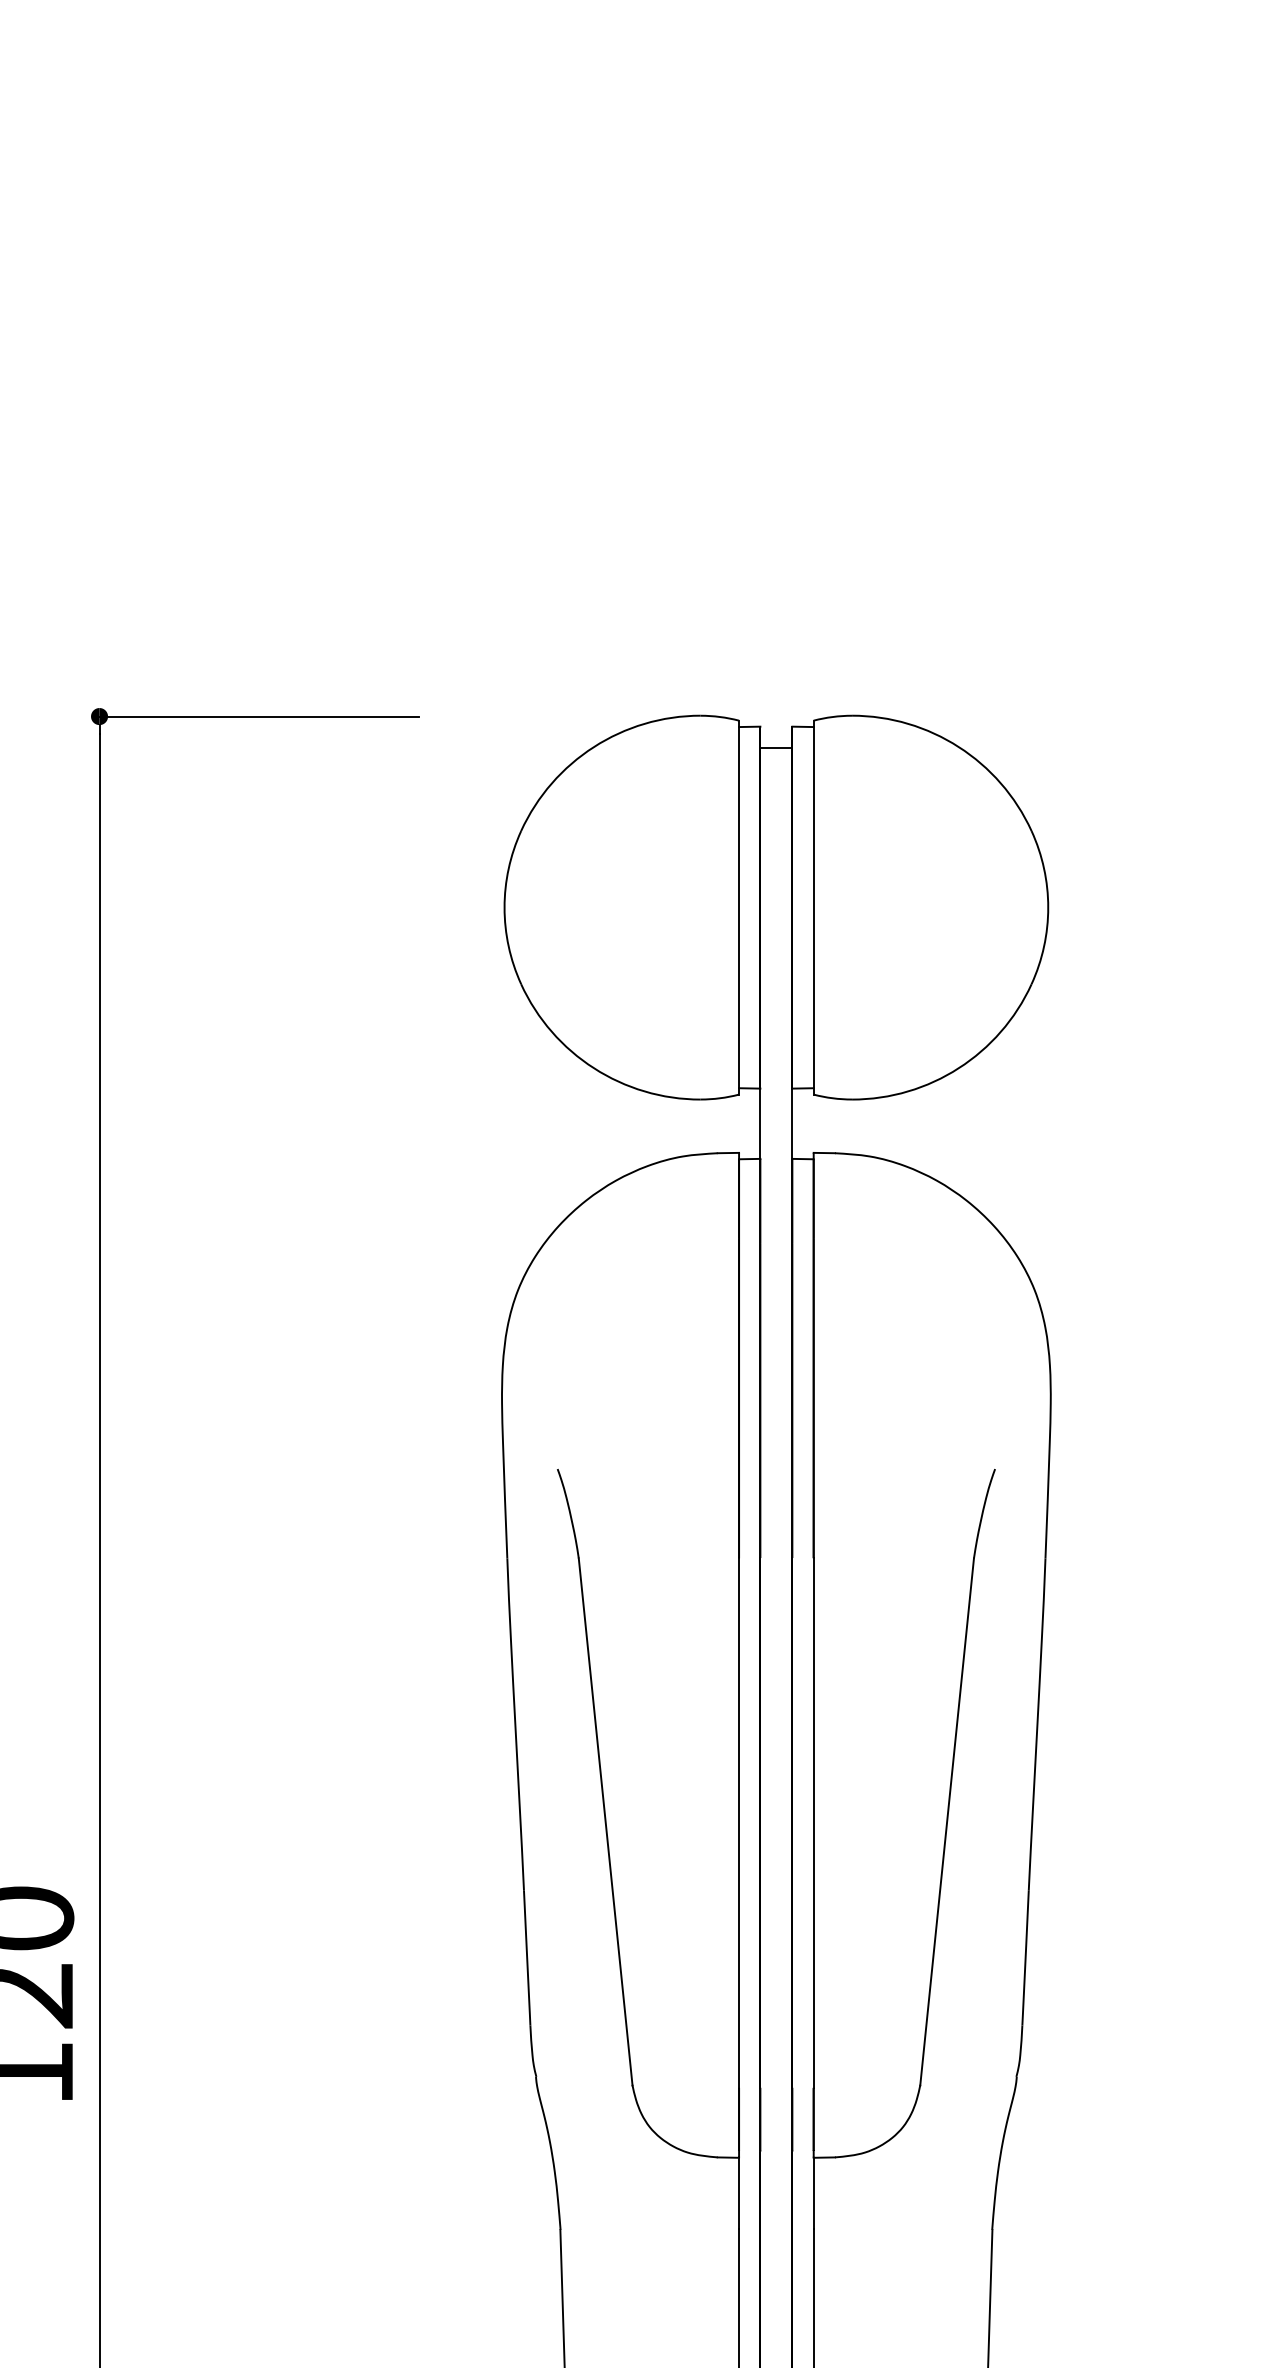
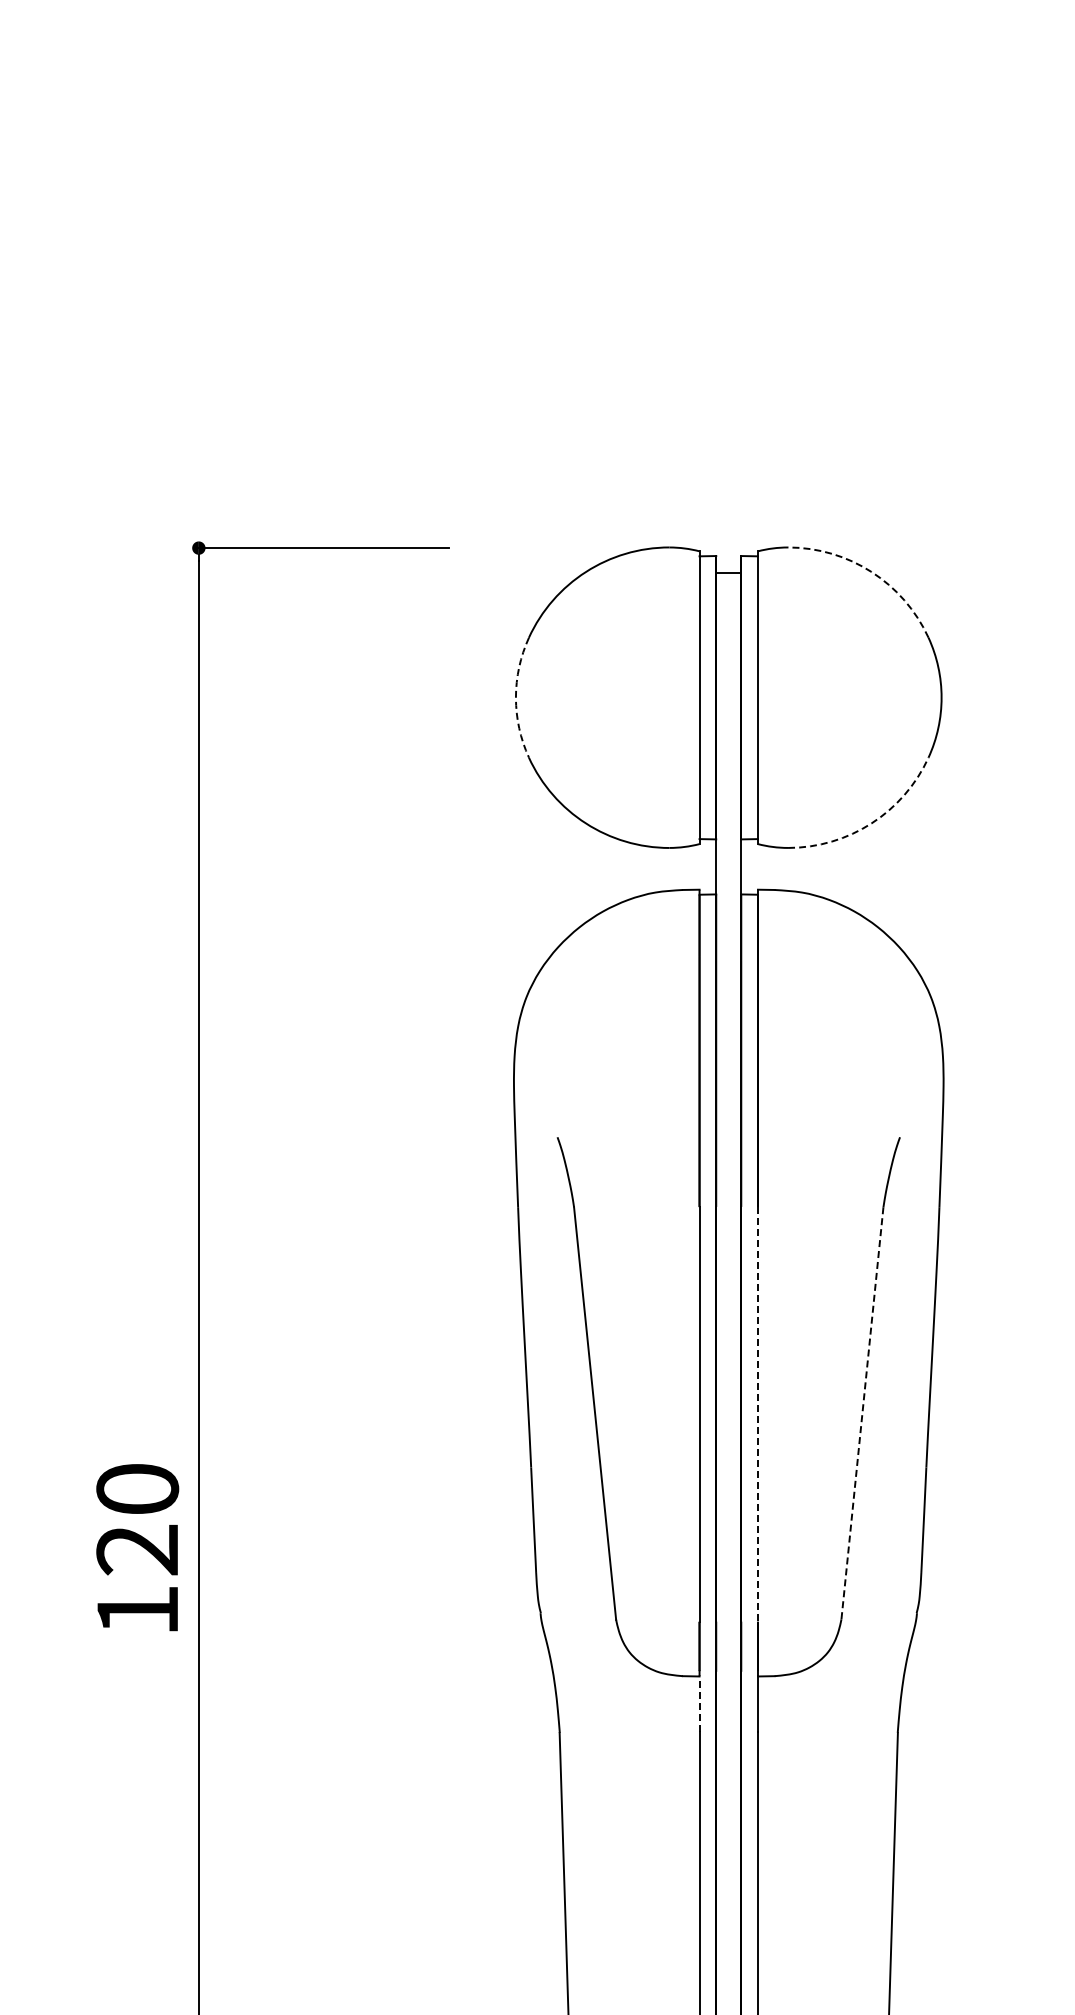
arc: (958, 746) -> (871, 571), solid -> dashed
arc: (503, 907) -> (515, 697), solid -> dashed
arc: (958, 1068) -> (871, 823), solid -> dashed
line: (947, 1823) -> (862, 1414), solid -> dashed
line: (813, 1824) -> (757, 1415), solid -> dashed
line: (739, 2193) -> (699, 1704), solid -> dashed

